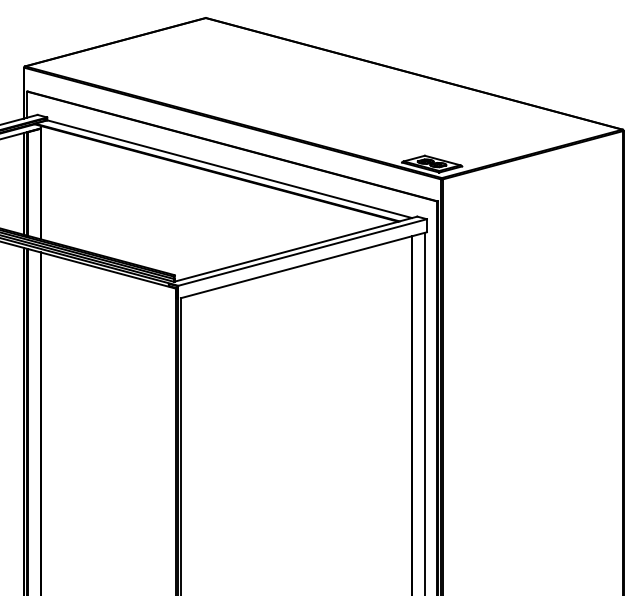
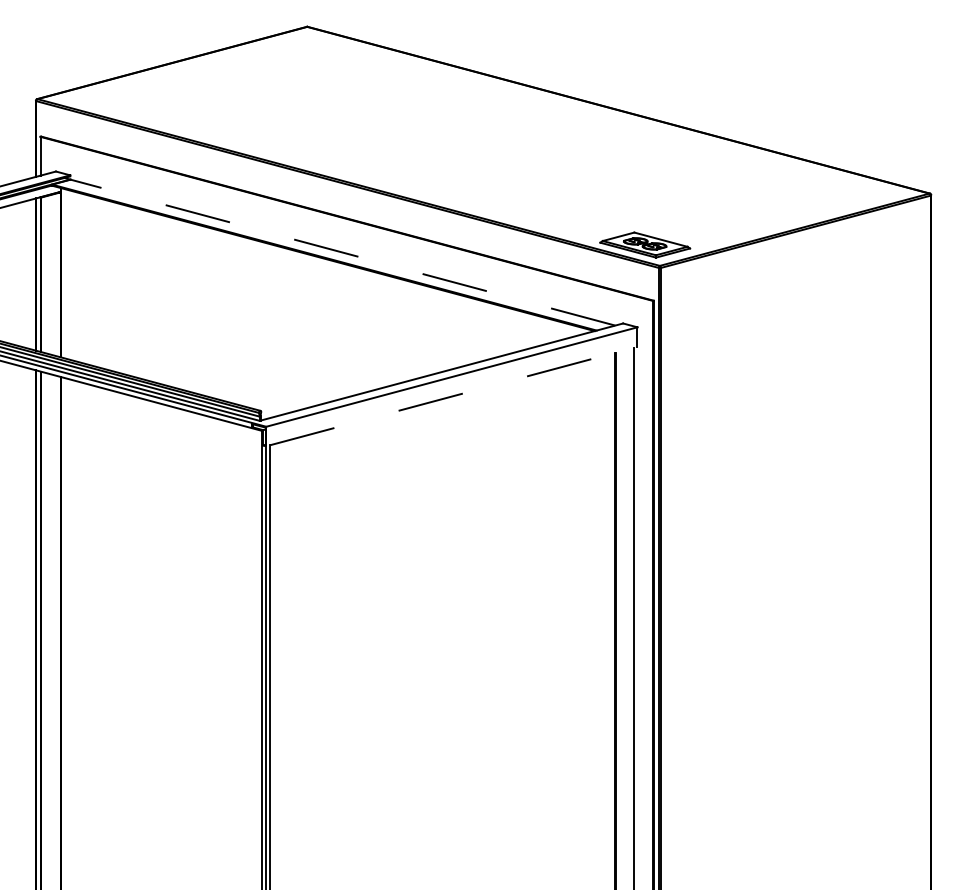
line: (229, 169) -> (342, 253), solid -> dashed
line: (304, 265) -> (454, 396), solid -> dashed

